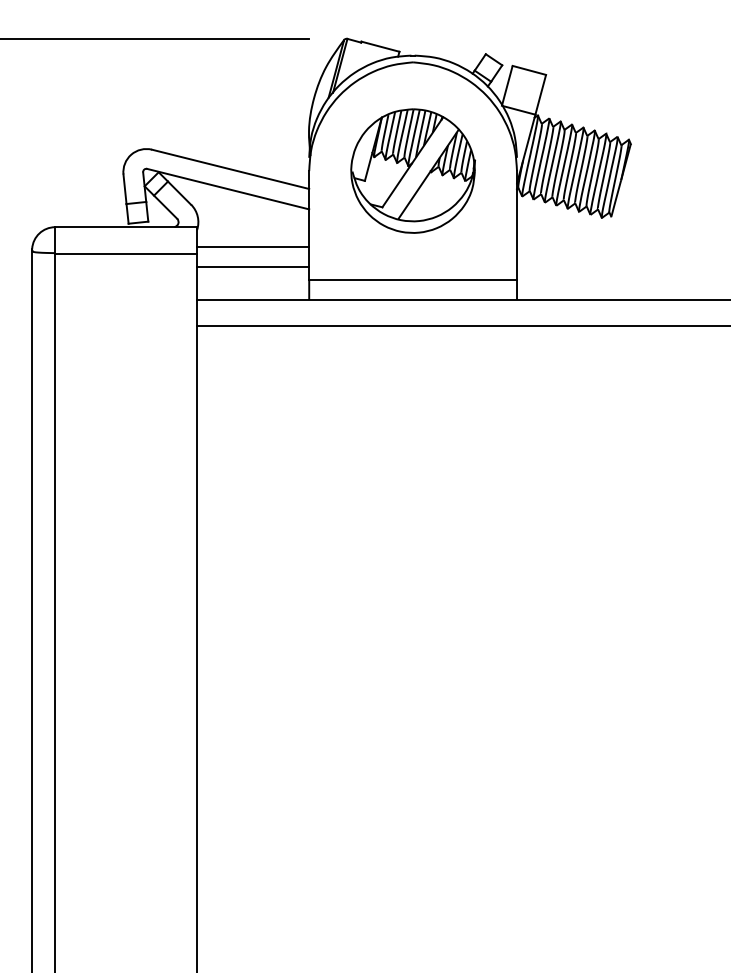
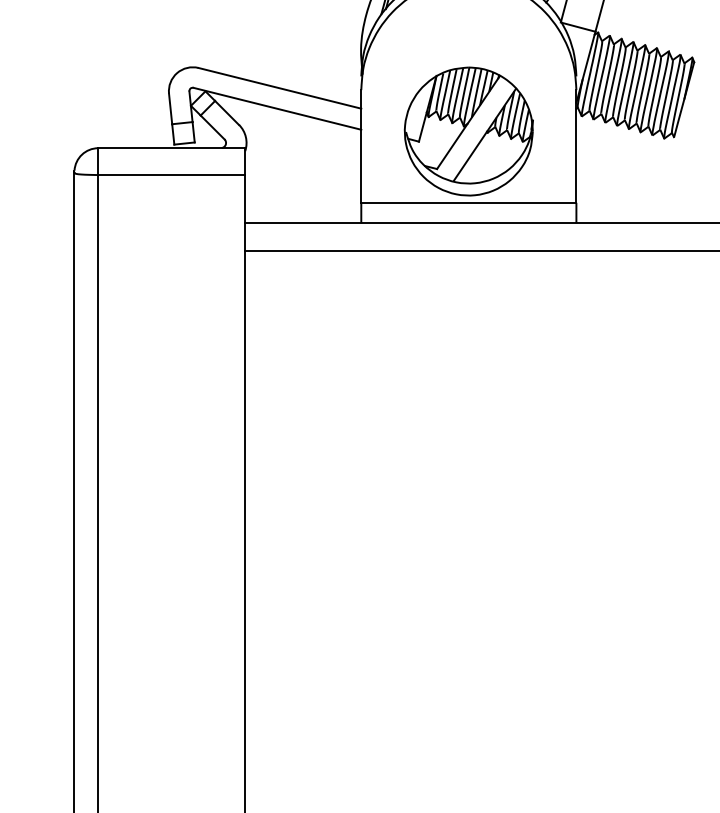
part: (412, 170) -> (468, 130), moved
line: (253, 246) -> (303, 168), removed
line: (253, 266) -> (303, 188), removed

